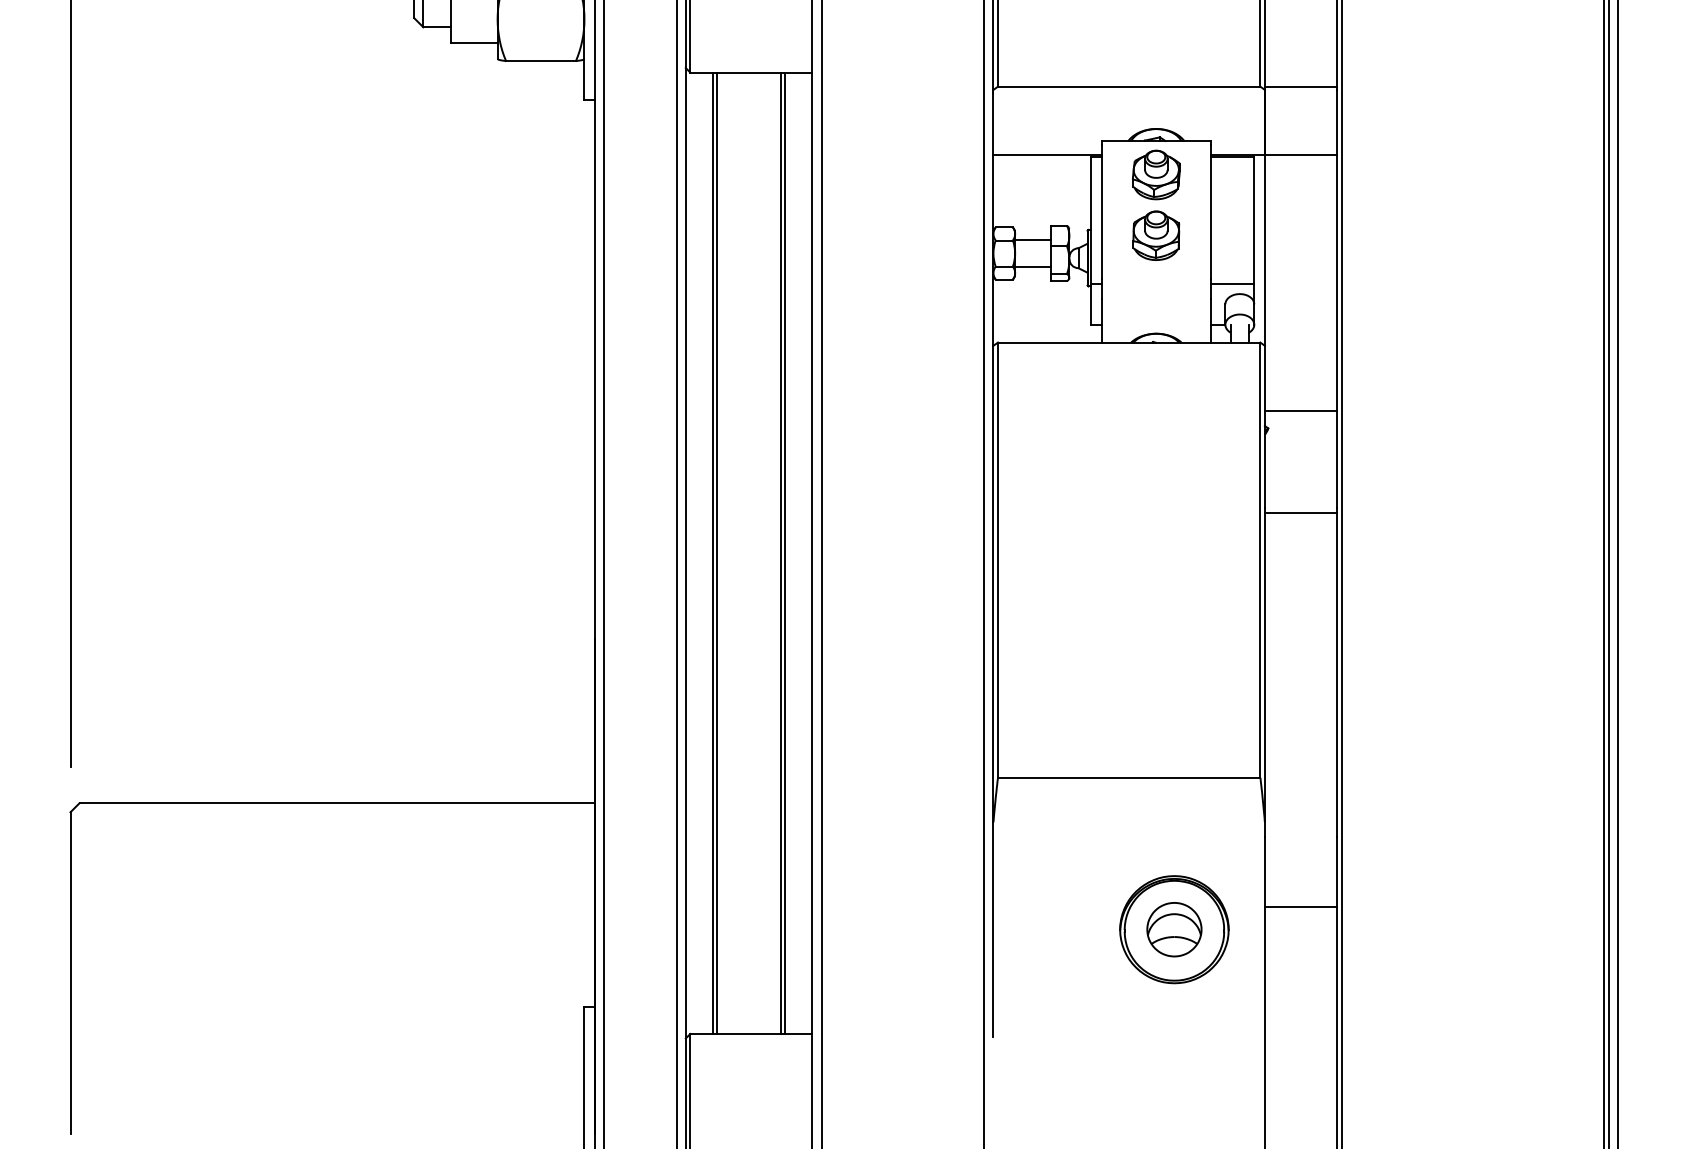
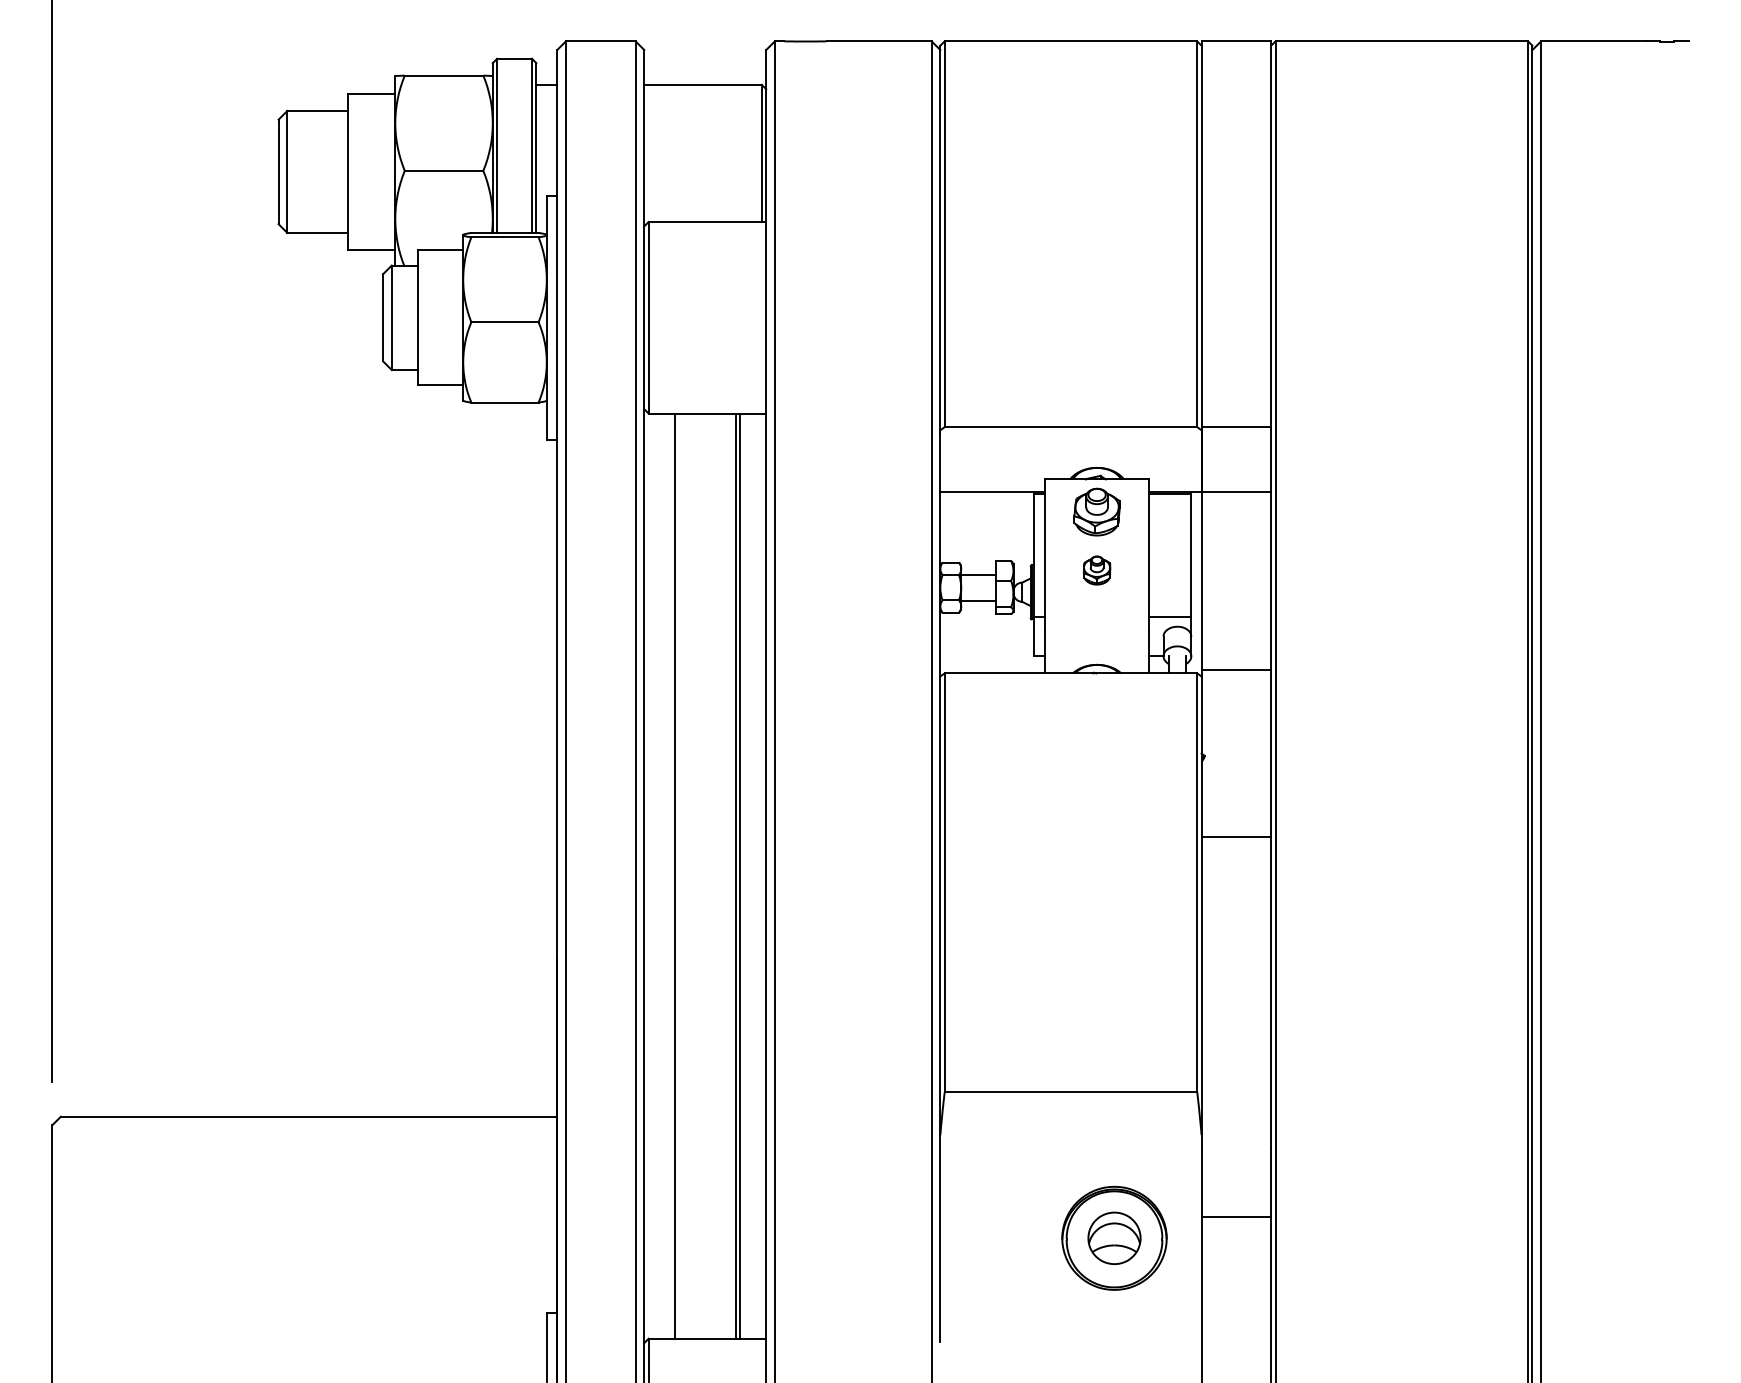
part: (1155, 235) -> (1096, 570), size x0.6
line: (1301, 410) -> (1236, 669), moved
line: (713, 552) -> (670, 875), removed

